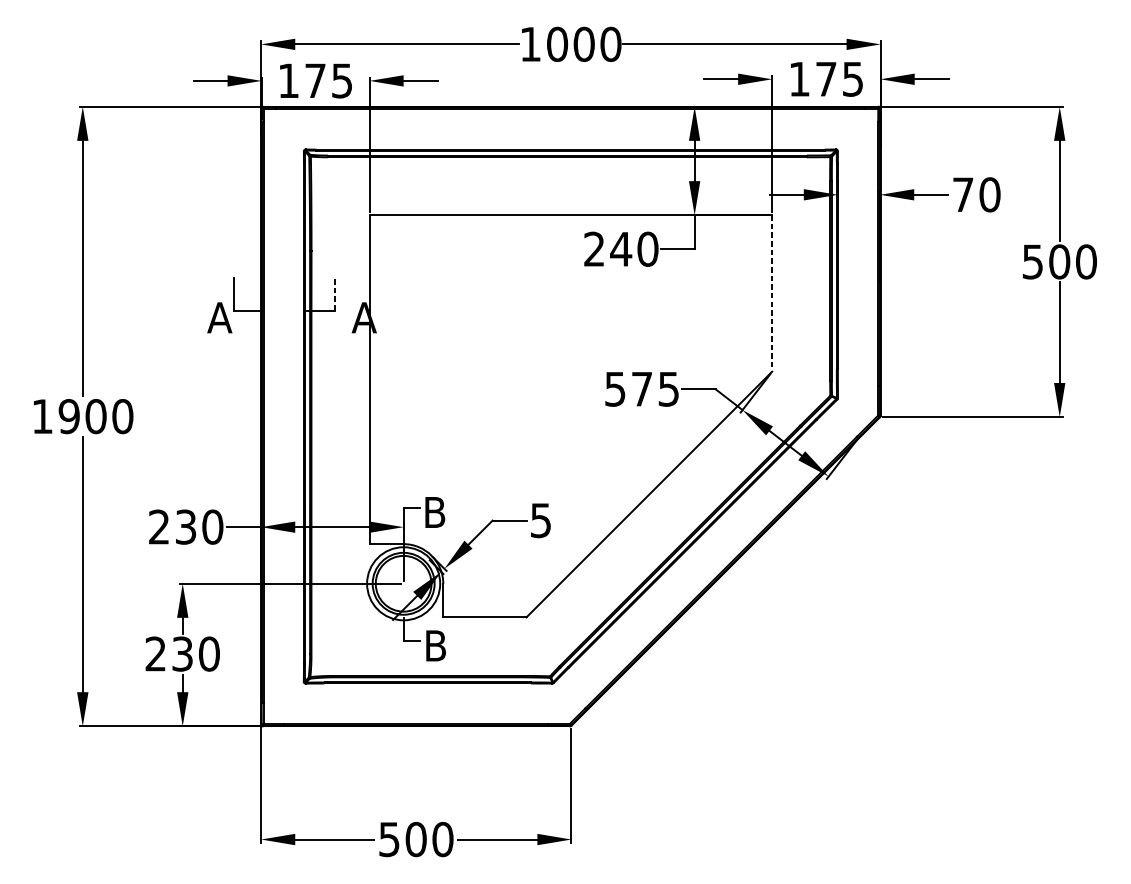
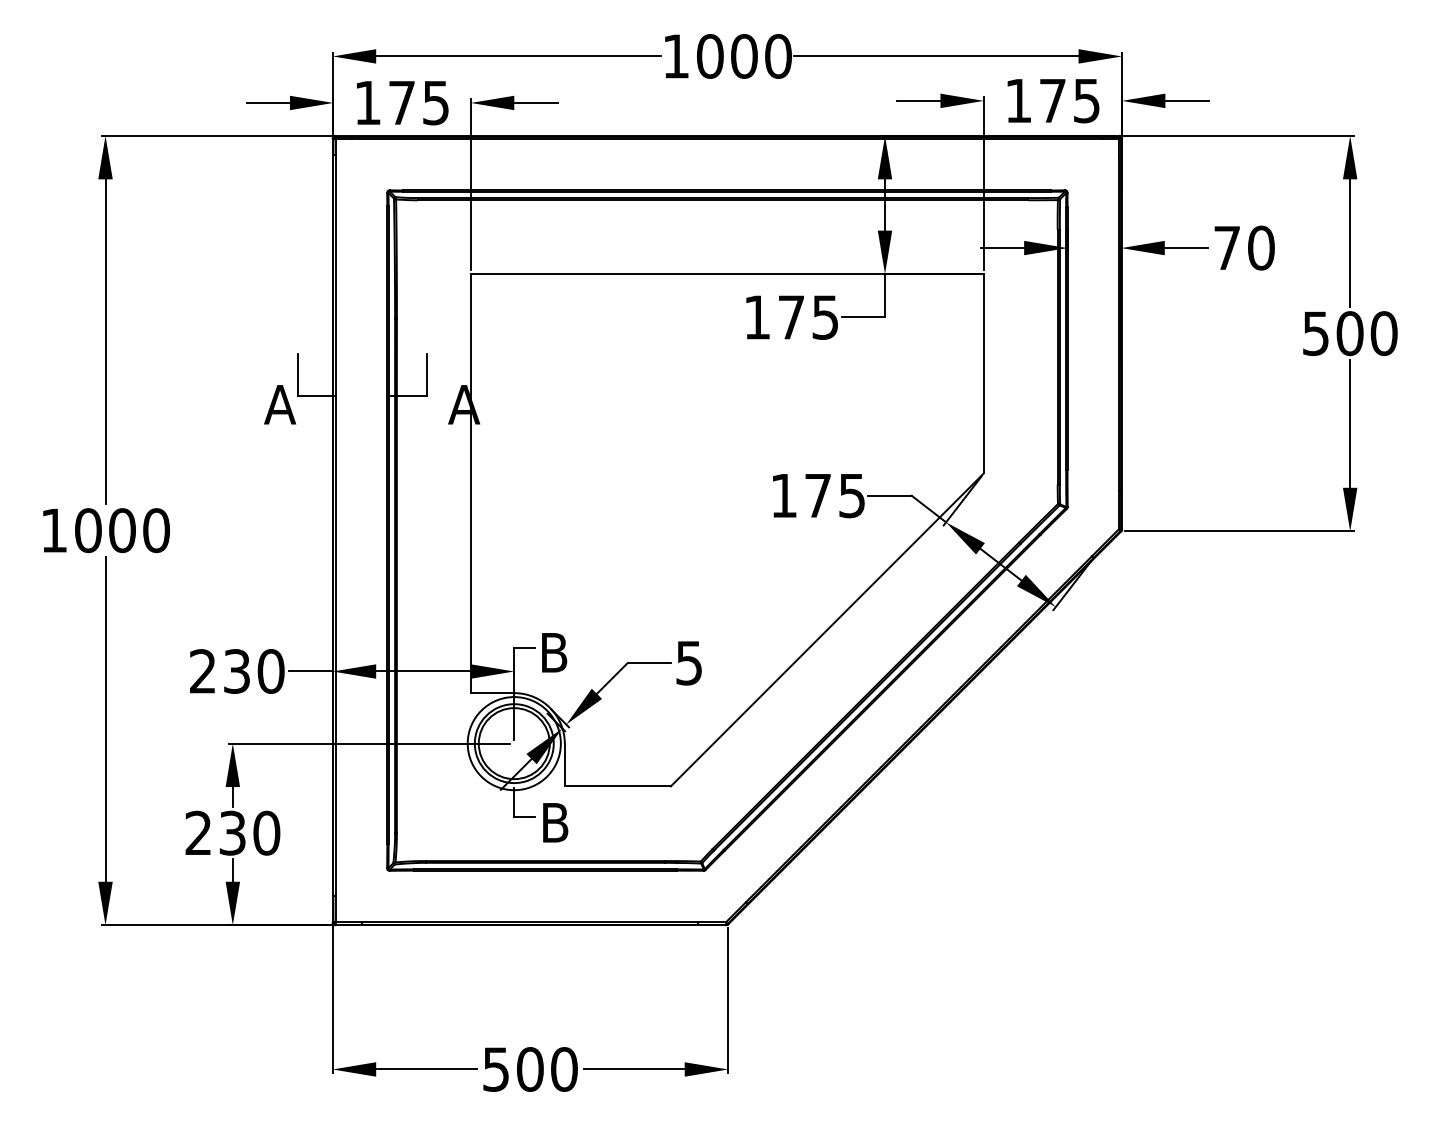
text: (621, 249) -> (791, 317), 240 -> 175
line: (771, 293) -> (983, 373), dashed -> solid
line: (334, 294) -> (426, 374), dashed -> solid
text: (614, 389) -> (783, 496), 575 -> 175
text: (68, 416) -> (87, 530), 1900 -> 1000

